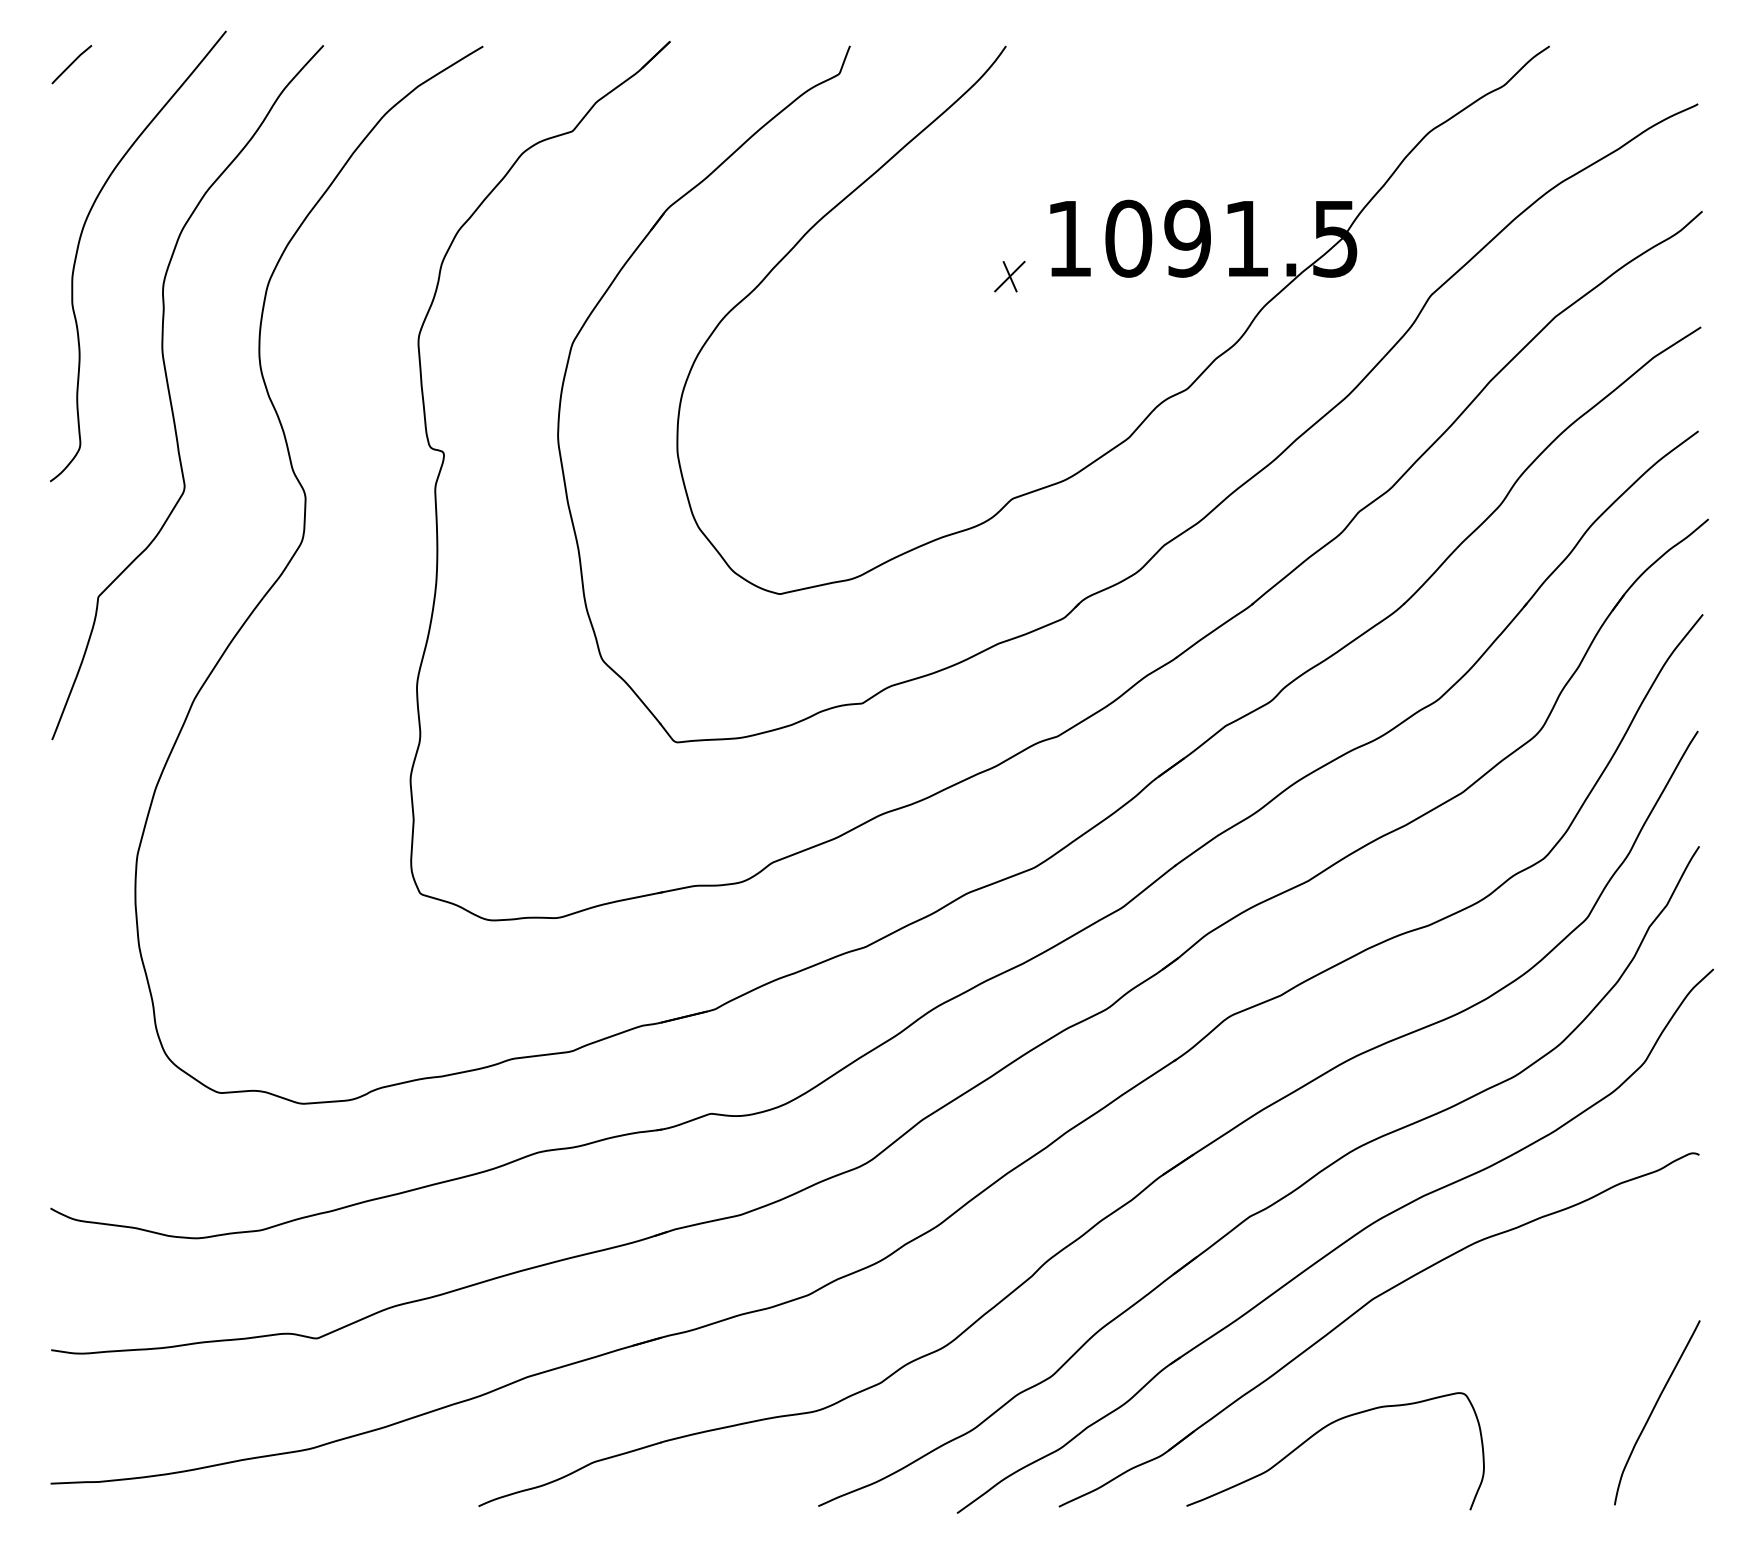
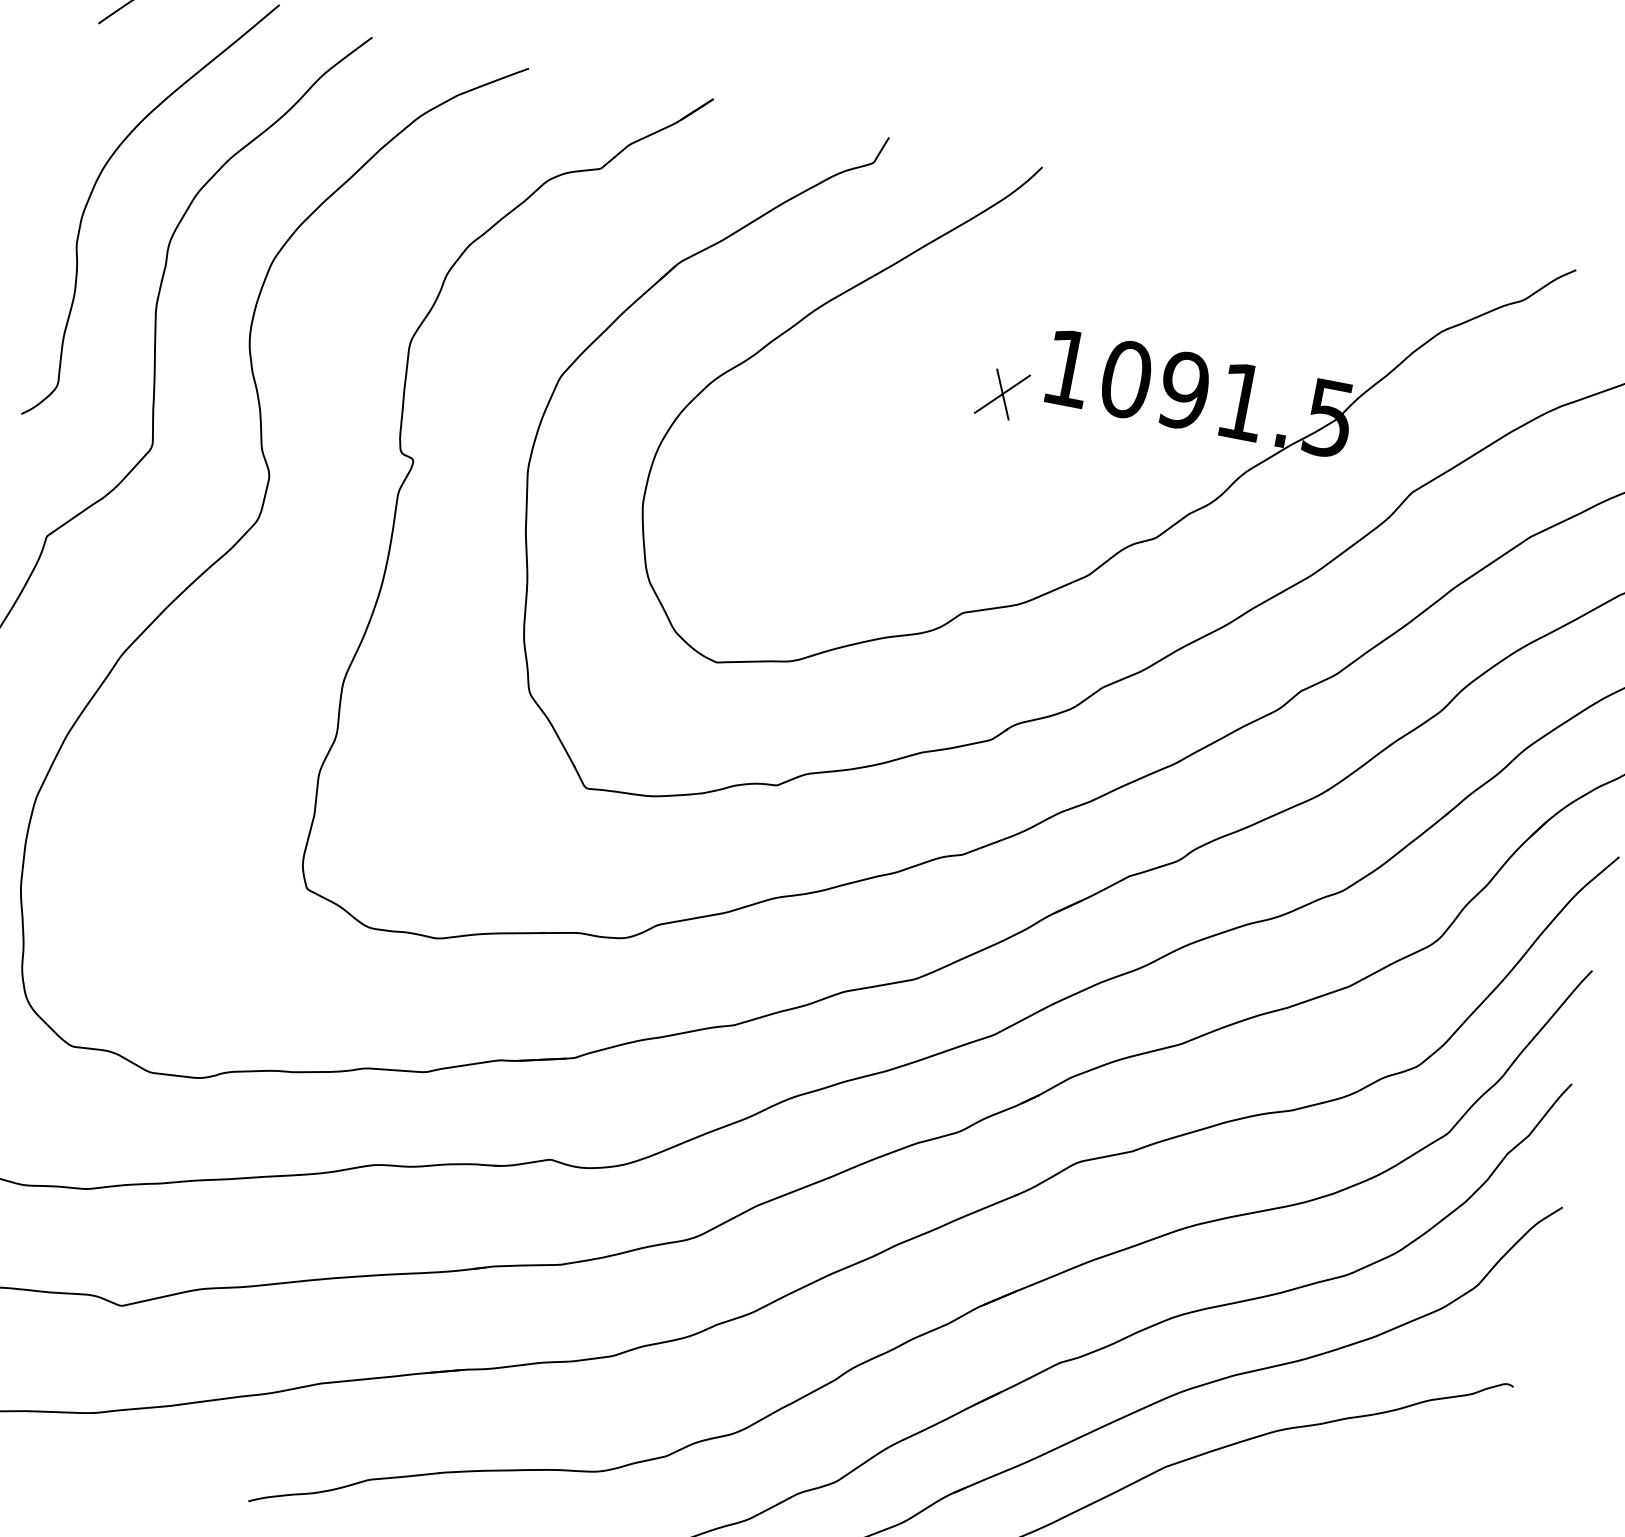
part: (1009, 276) -> (1002, 394), size x1.6

